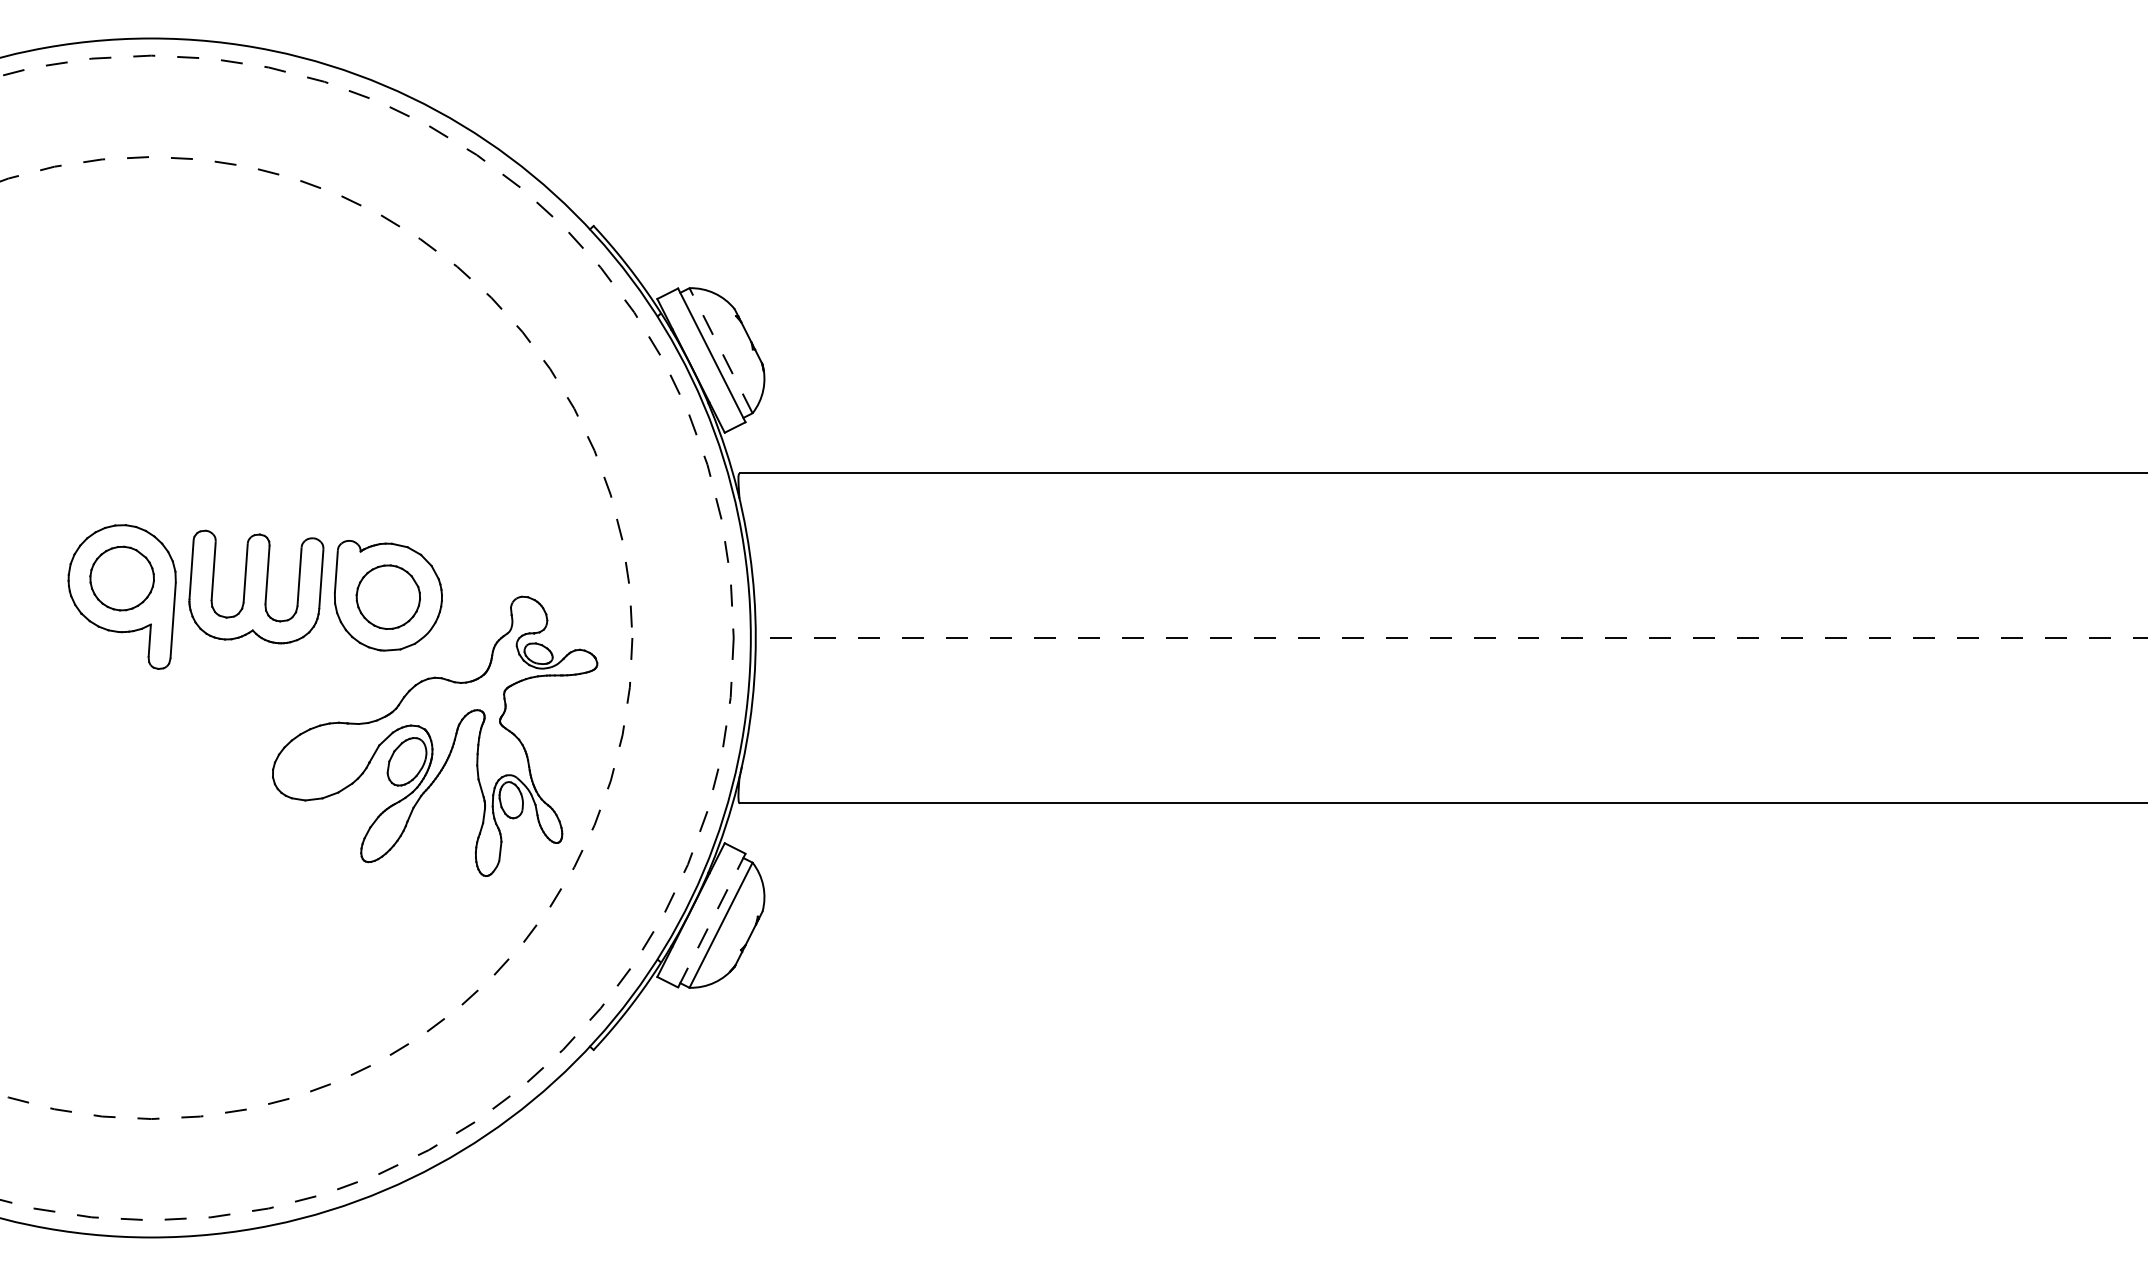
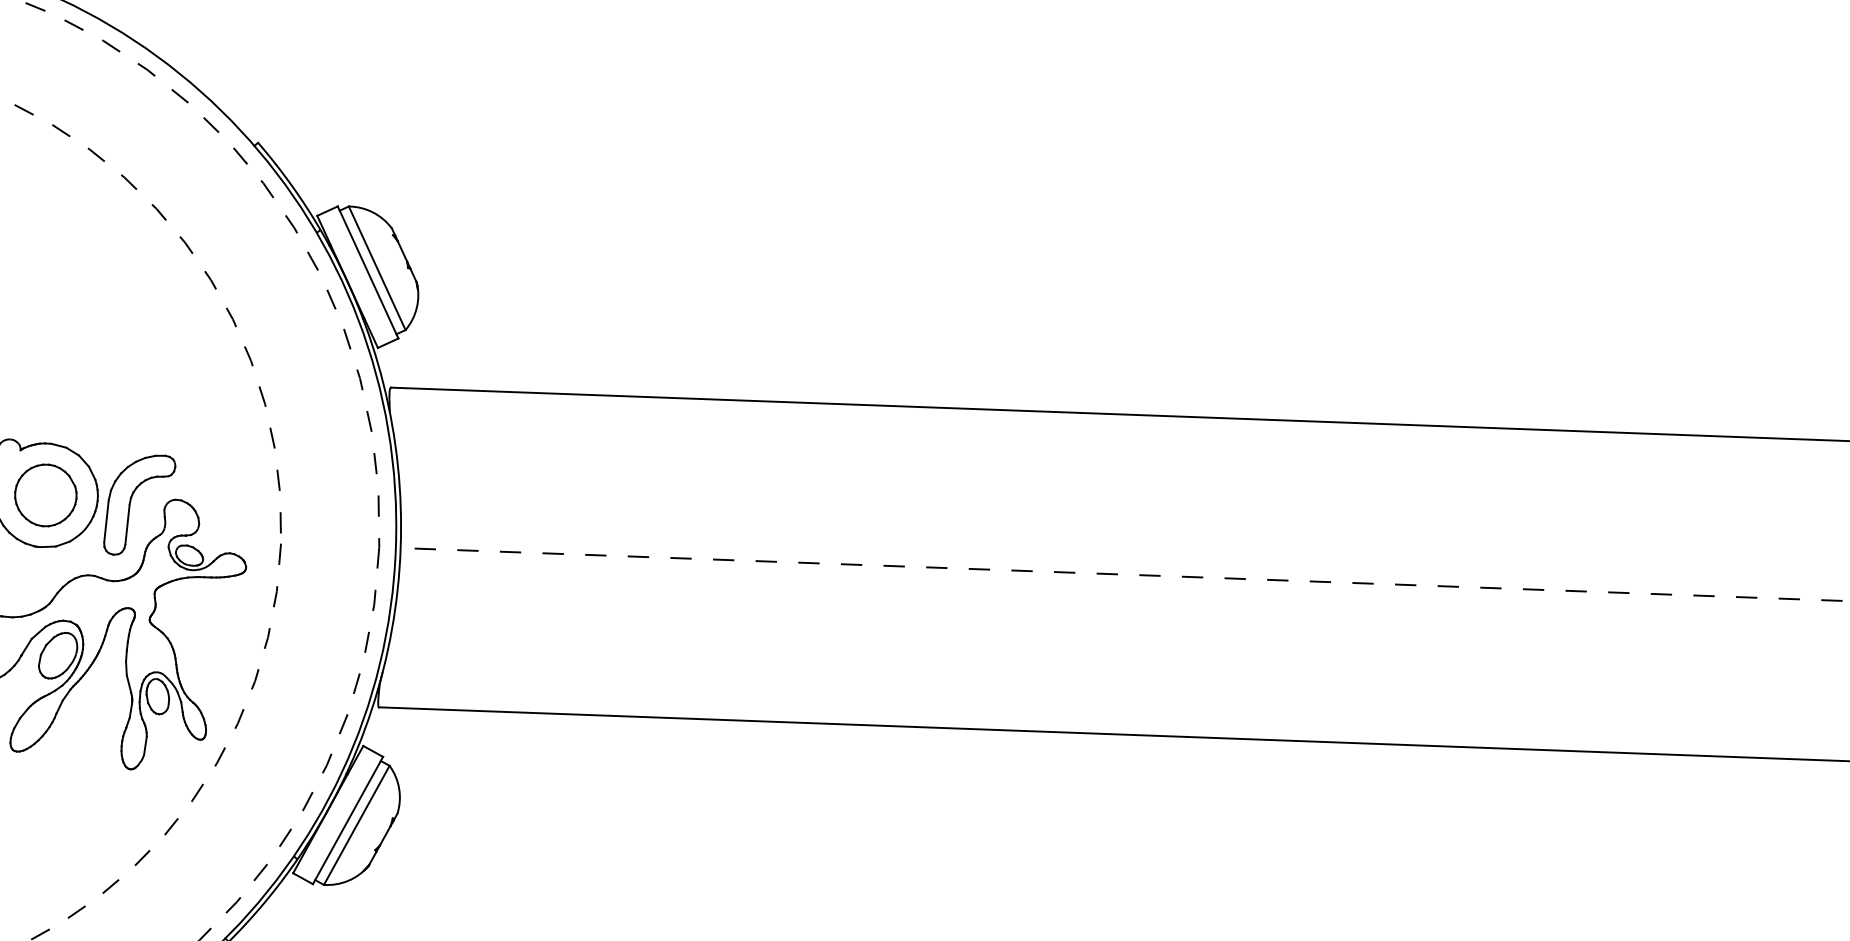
line: (720, 350) -> (376, 268), dashed -> solid
part: (476, 601) -> (131, 502), added
line: (711, 920) -> (347, 820), dashed -> solid

